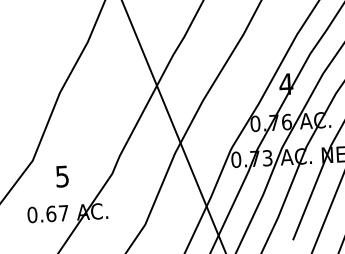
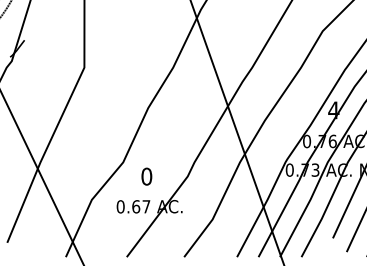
text: (62, 176) -> (146, 176), 5 -> 0

